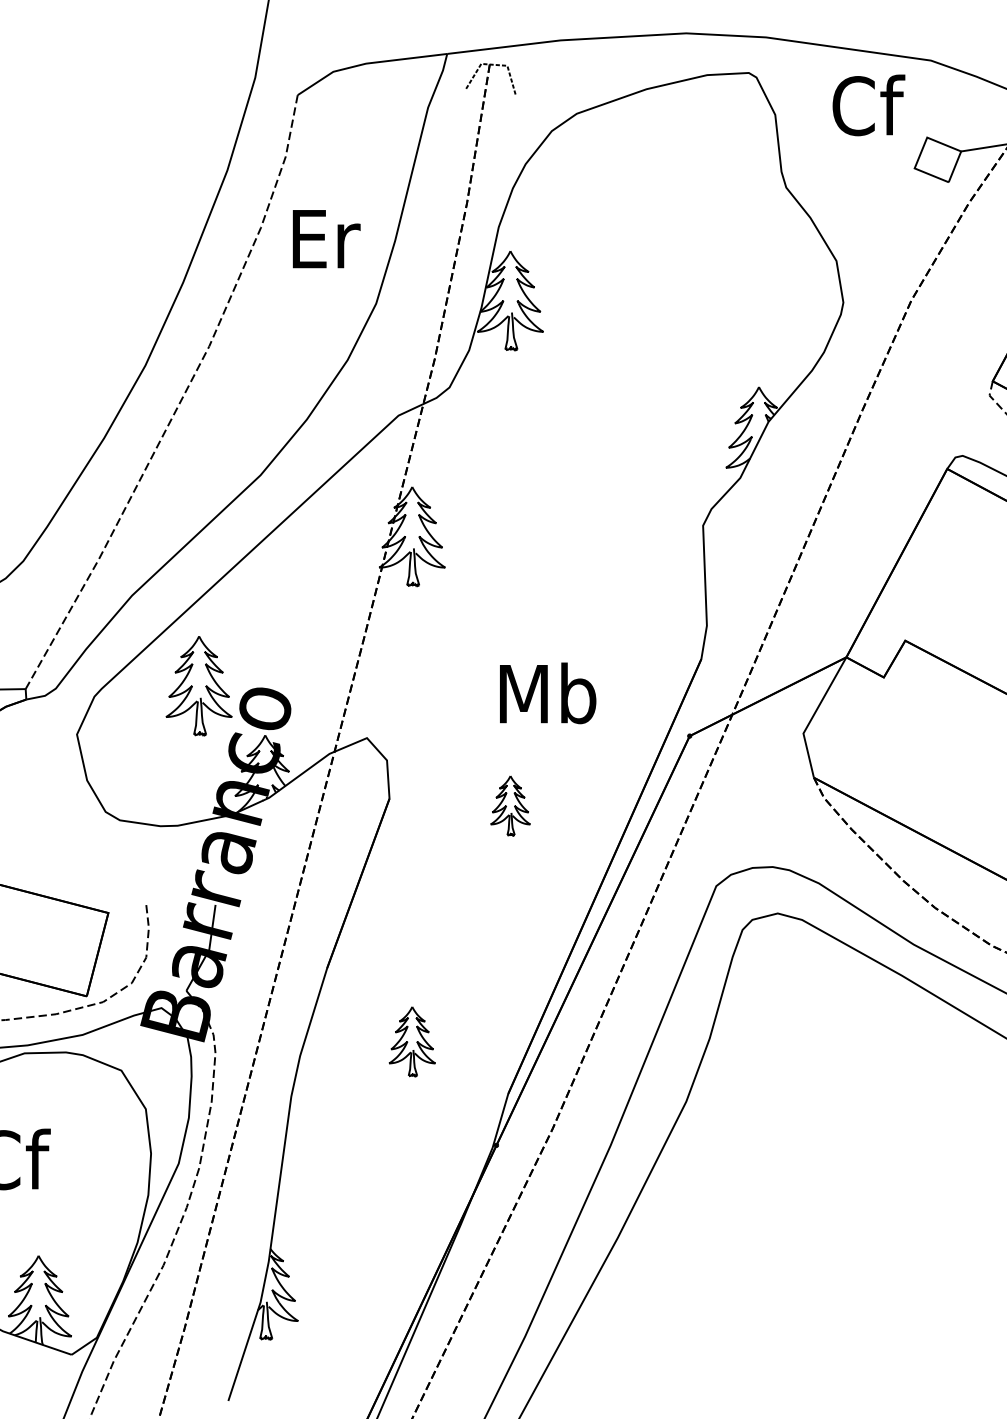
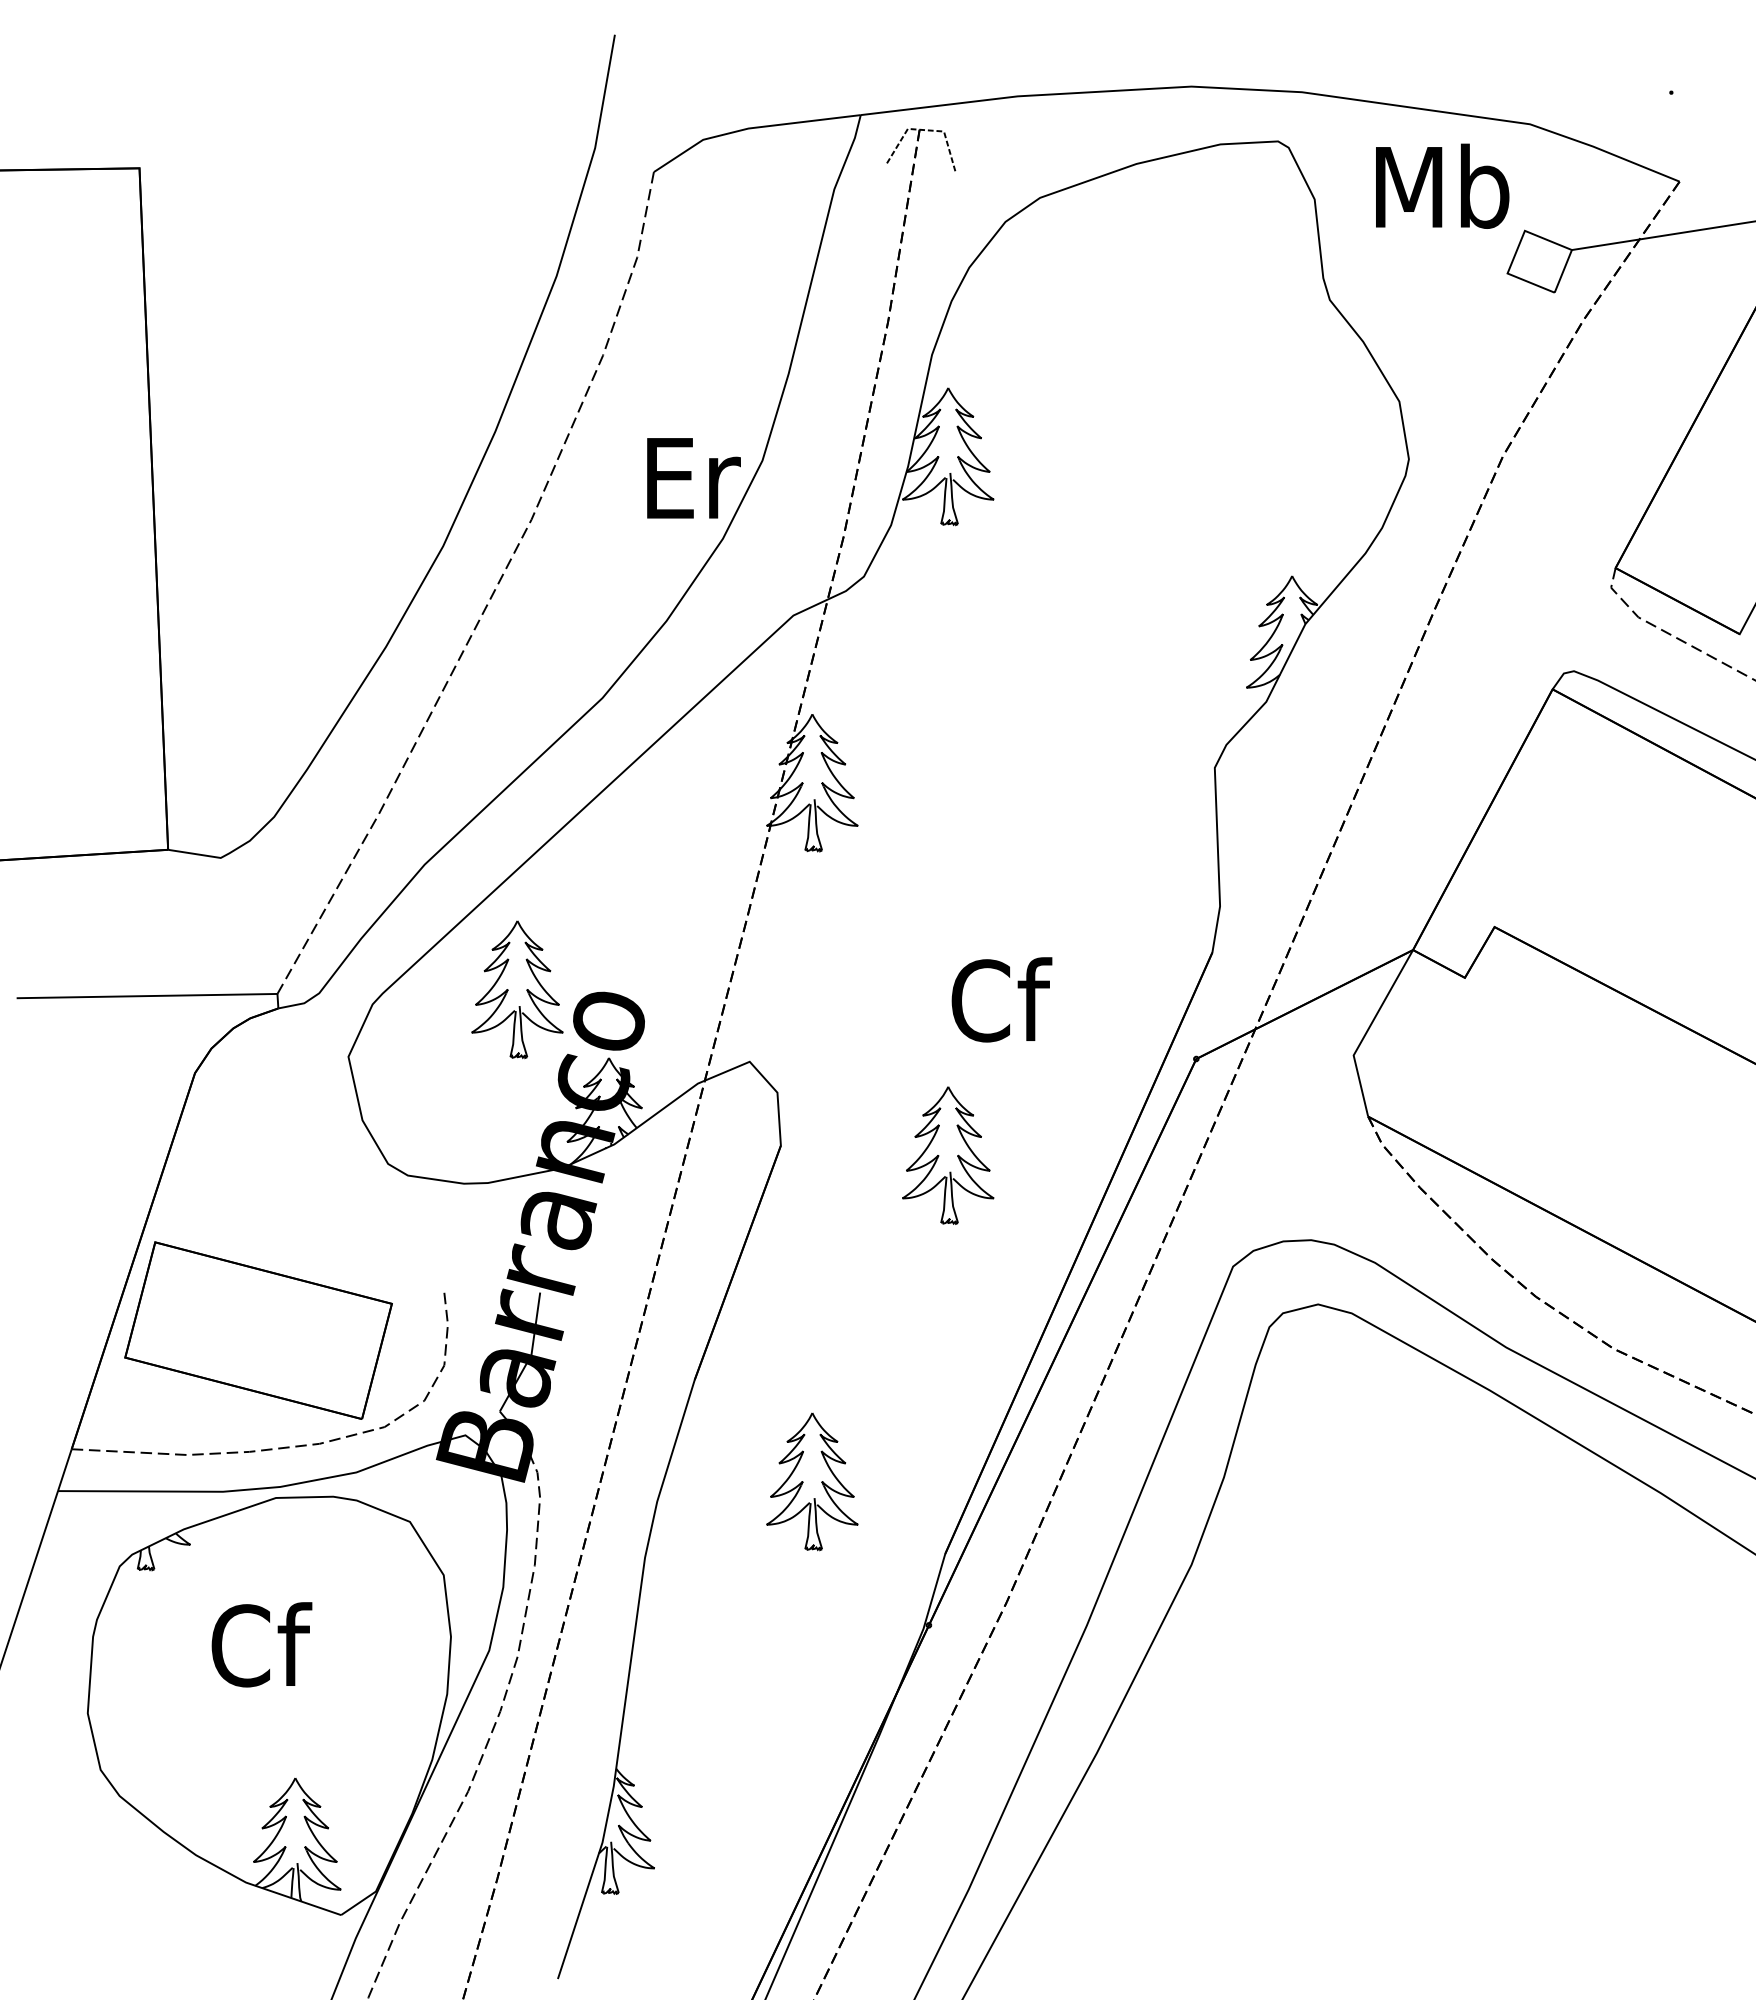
text: (867, 104) -> (1442, 185), Cf -> Mb
text: (326, 239) -> (693, 478), moved
text: (548, 693) -> (1000, 999), Mb -> Cf
part: (510, 805) -> (948, 1155), size x1.67
part: (412, 1041) -> (812, 1481), size x1.43

